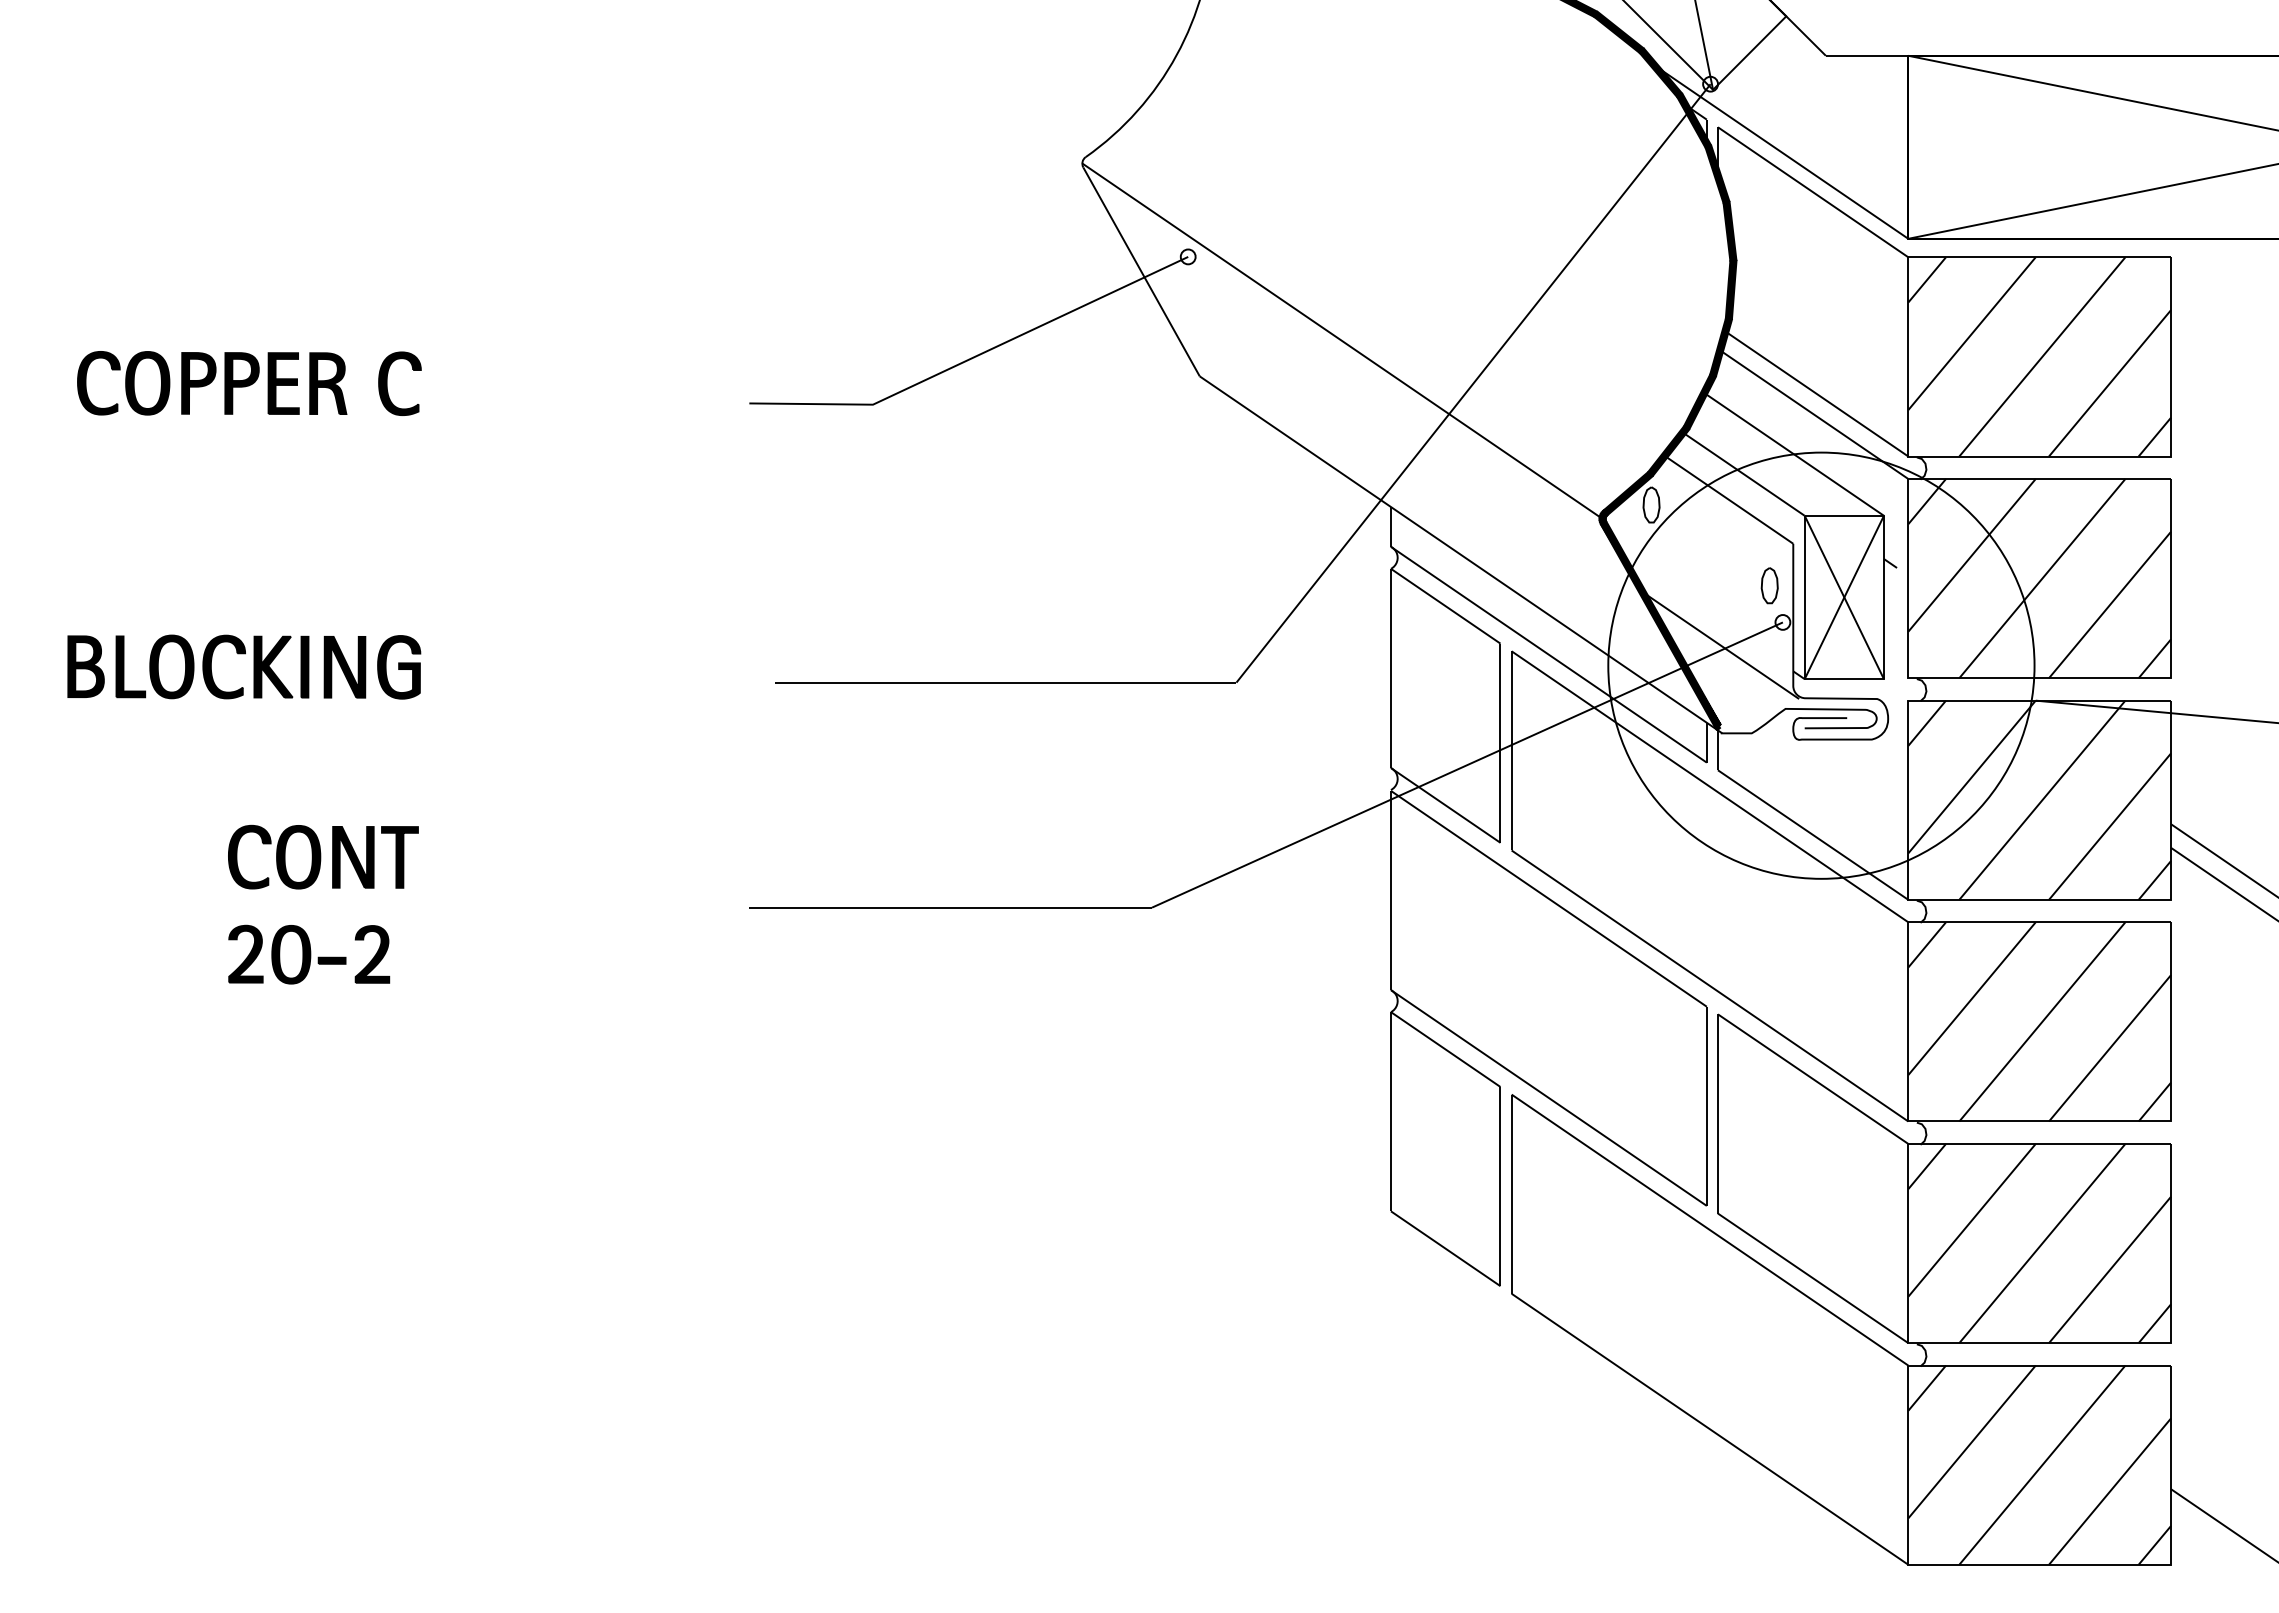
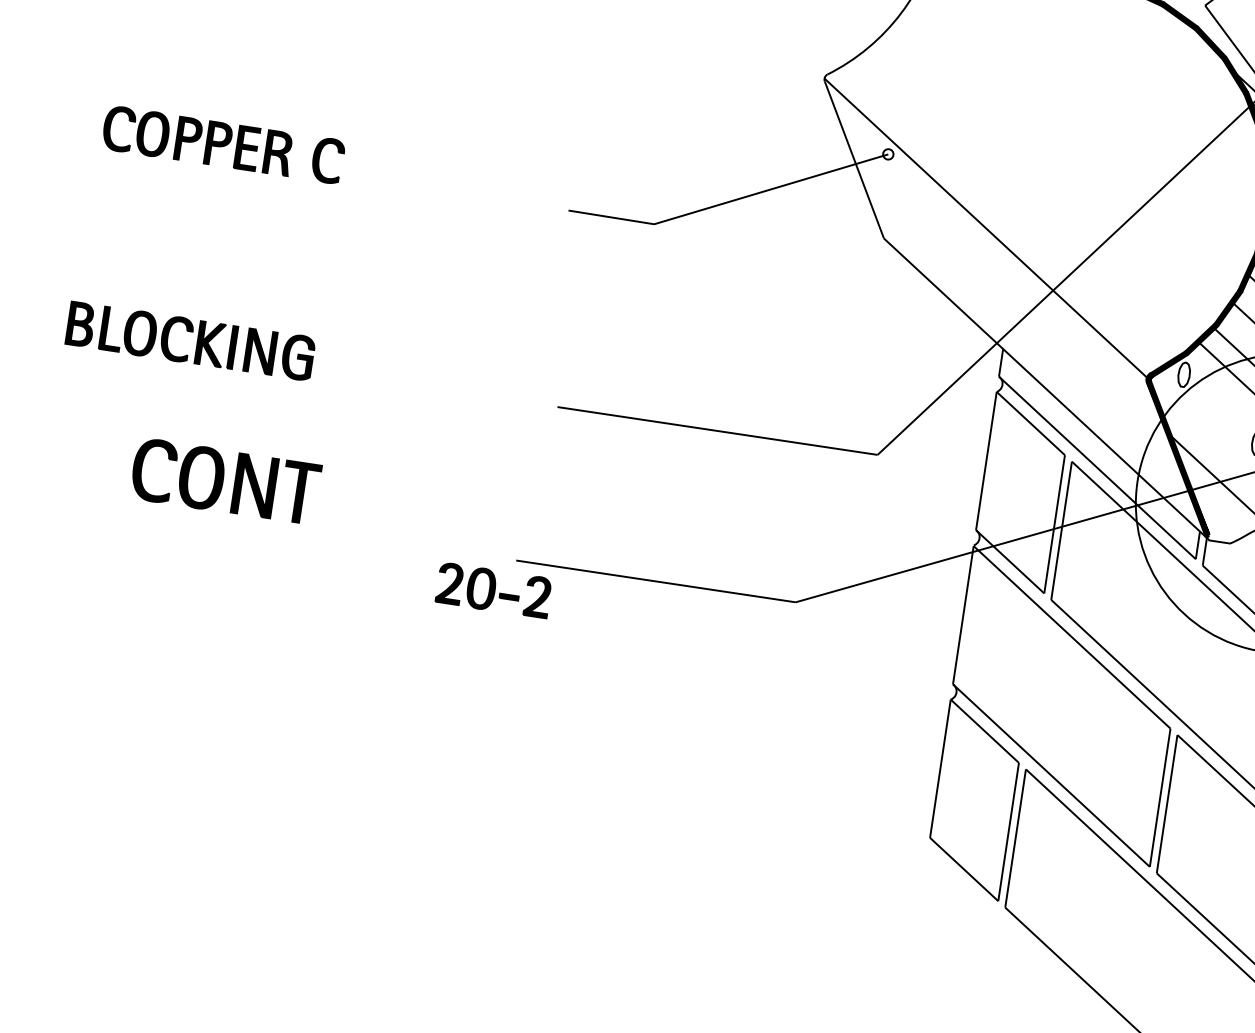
part: (323, 856) -> (225, 480), size x1.4
part: (309, 954) -> (494, 590), moved

